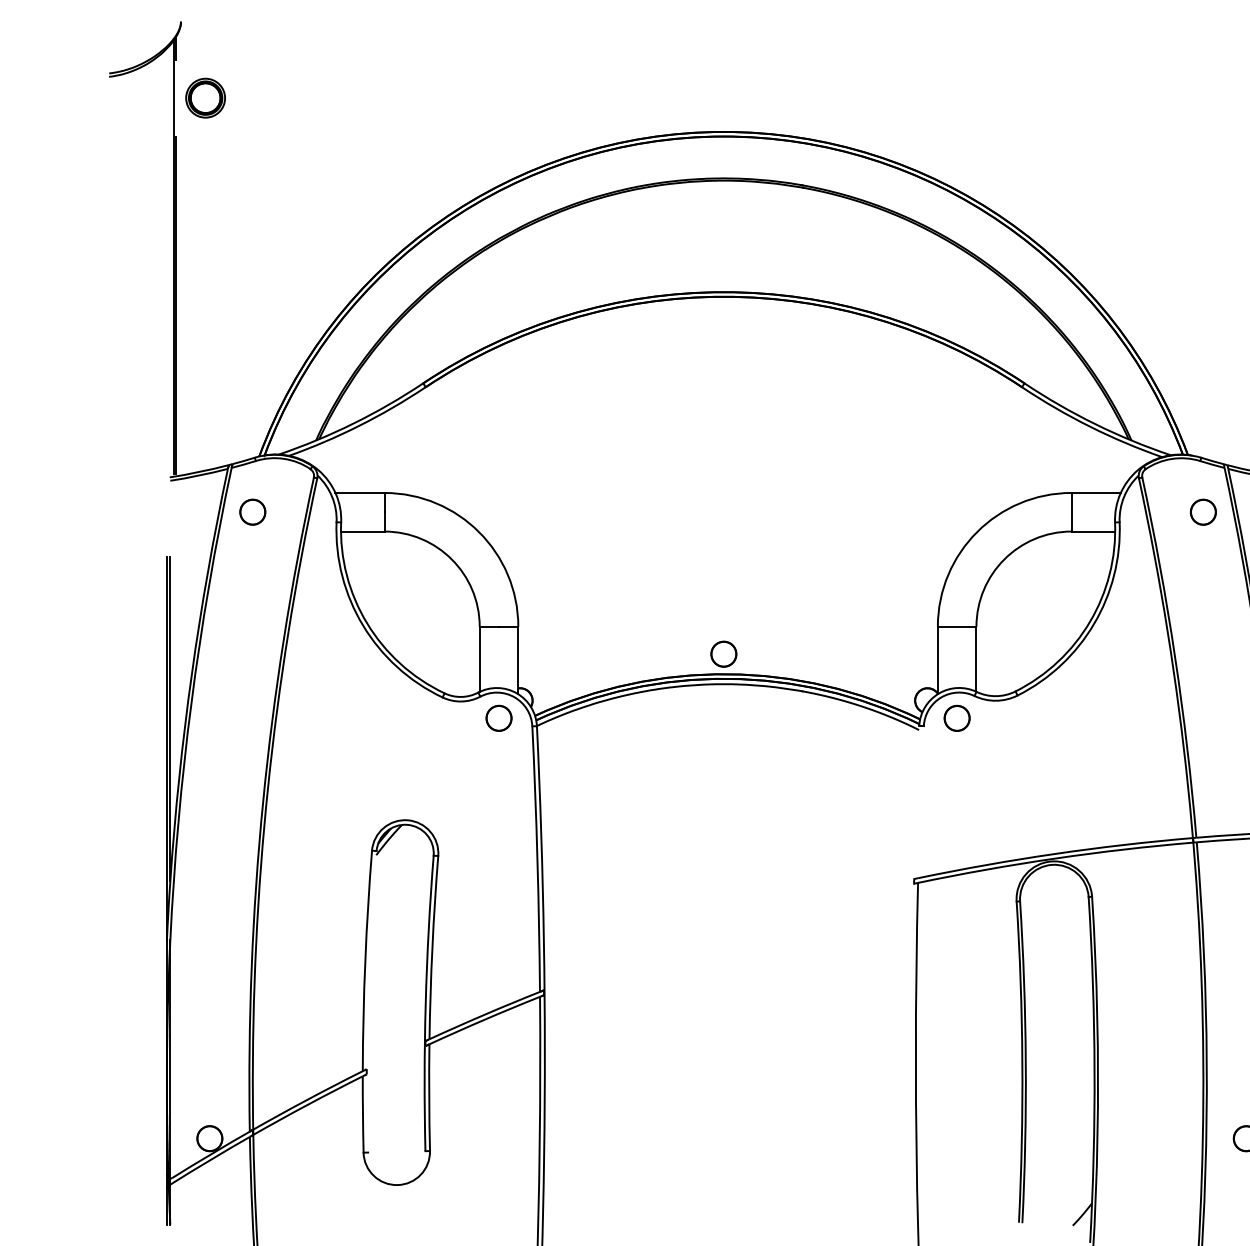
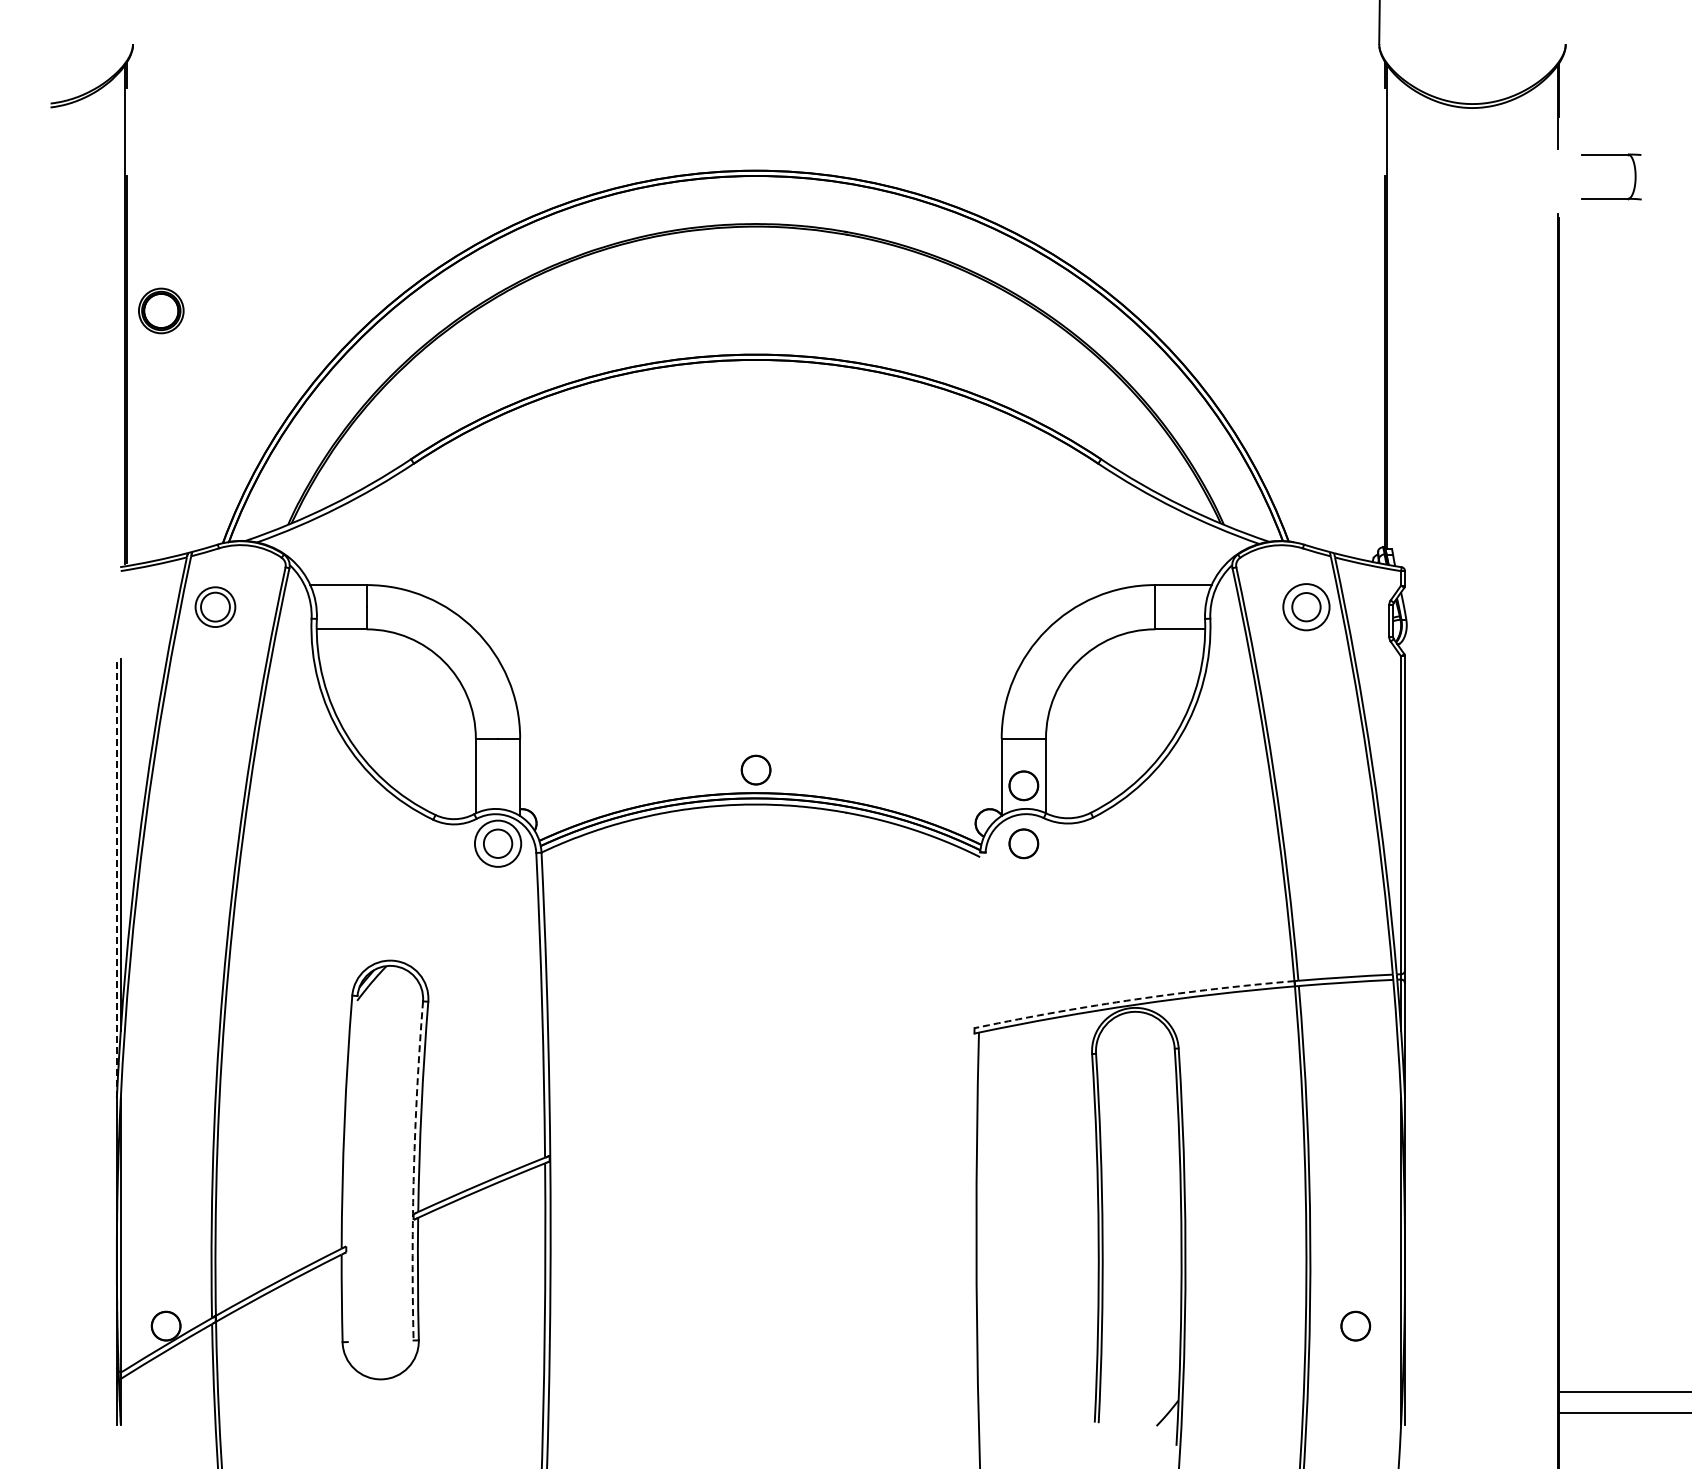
part: (205, 97) -> (161, 310), moved
circle: (252, 511) -> (215, 606), size x1.4
circle: (1203, 511) -> (1306, 606), size x1.6
part: (956, 667) -> (1023, 785), added
circle: (498, 718) -> (497, 843), size x1.6
line: (166, 748) -> (116, 878), solid -> dashed
arc: (1055, 854) -> (1136, 999), solid -> dashed
arc: (425, 1003) -> (413, 1170), solid -> dashed

